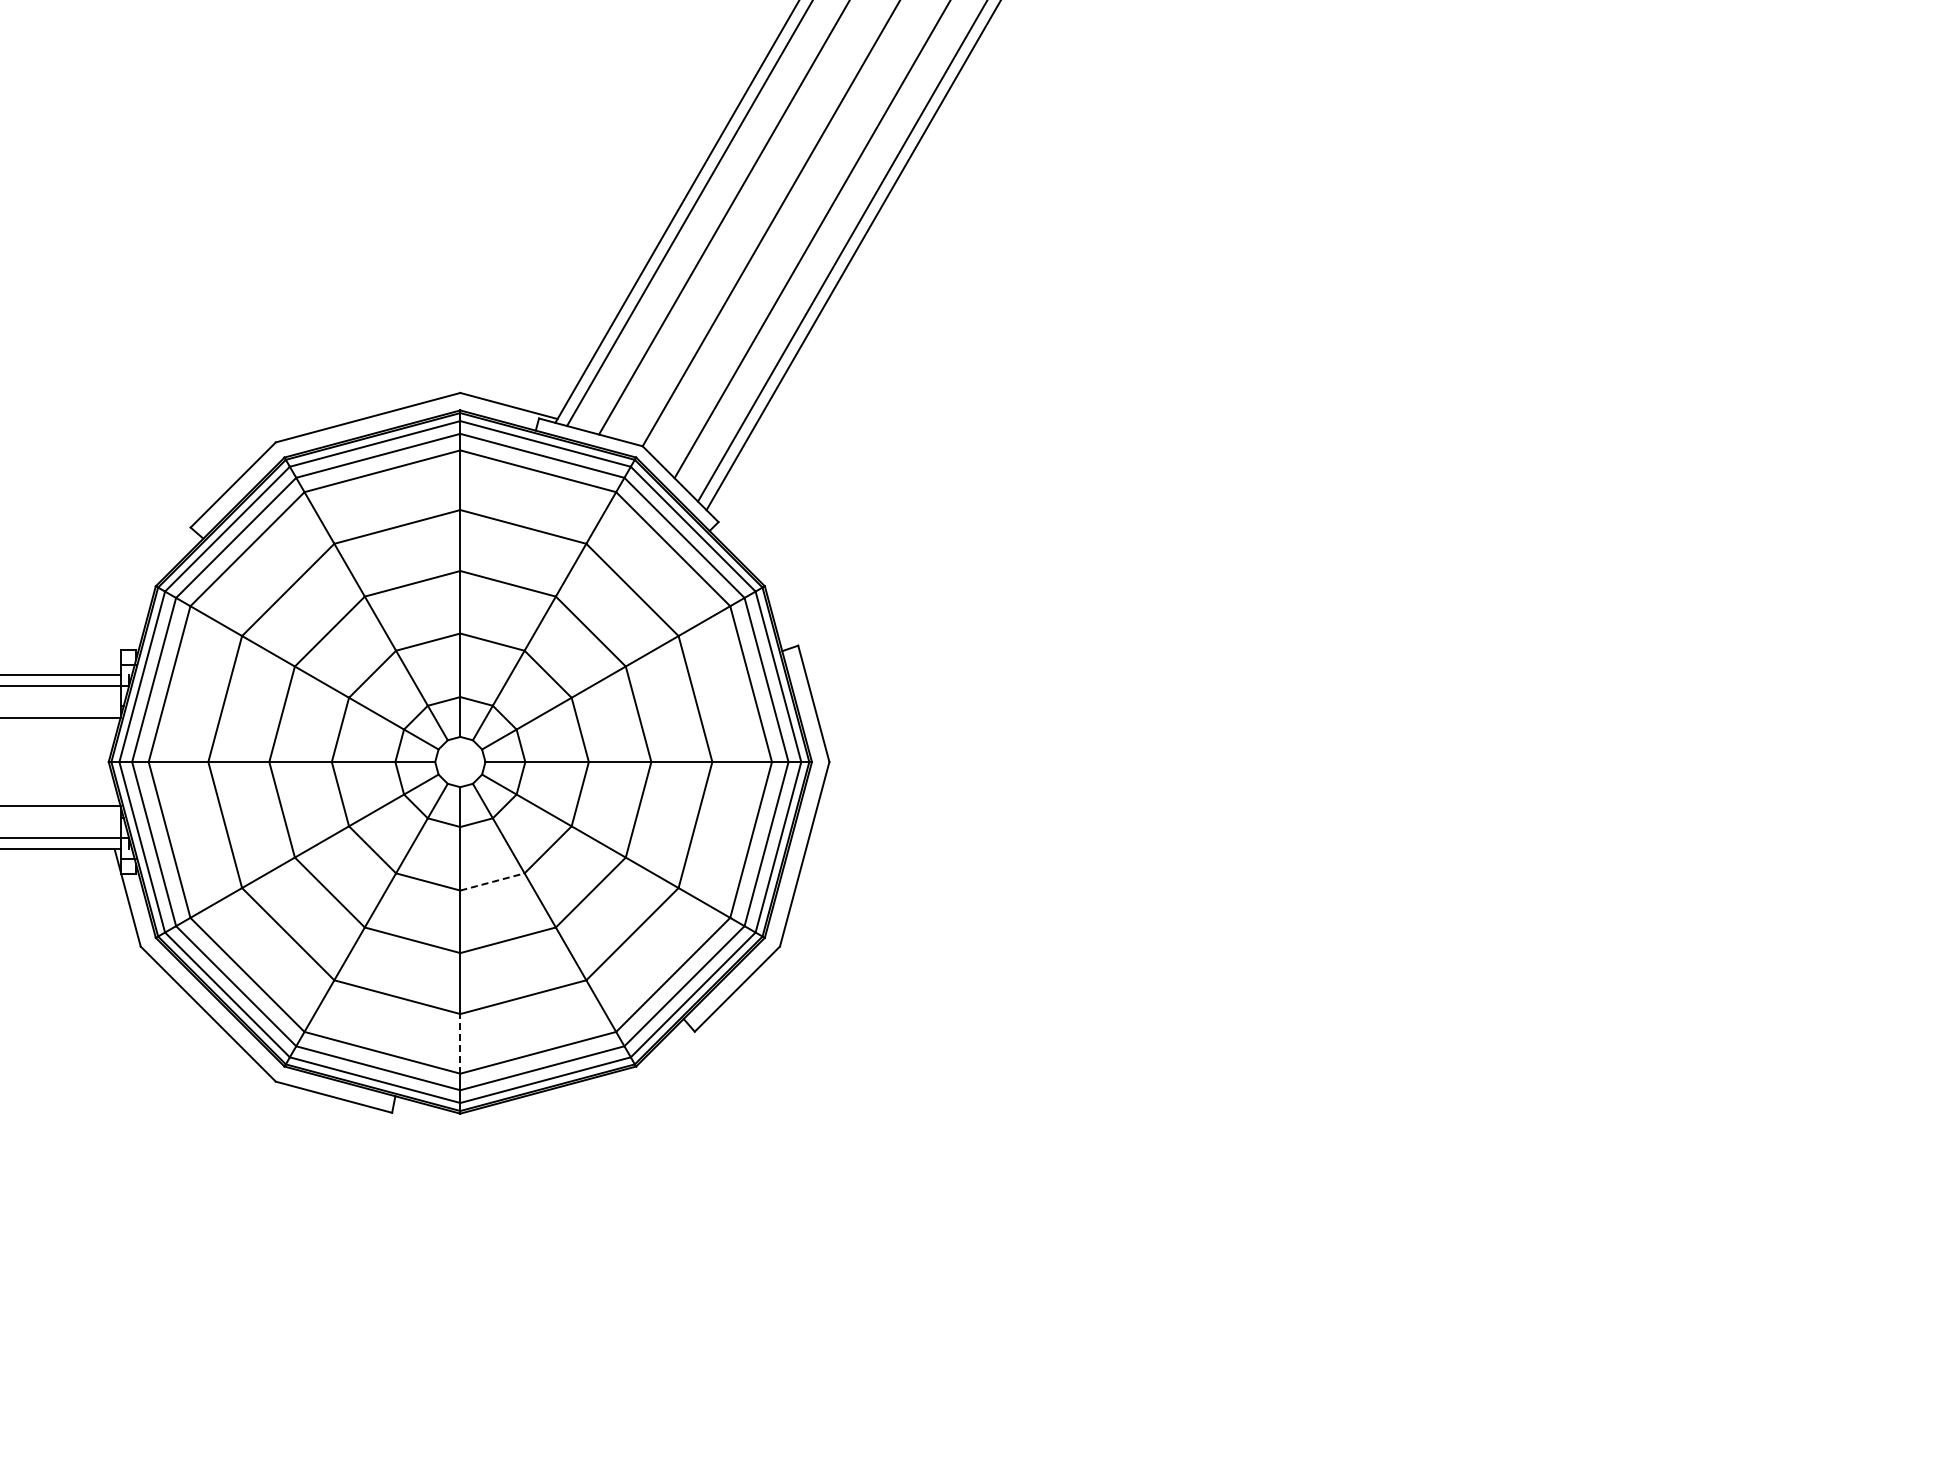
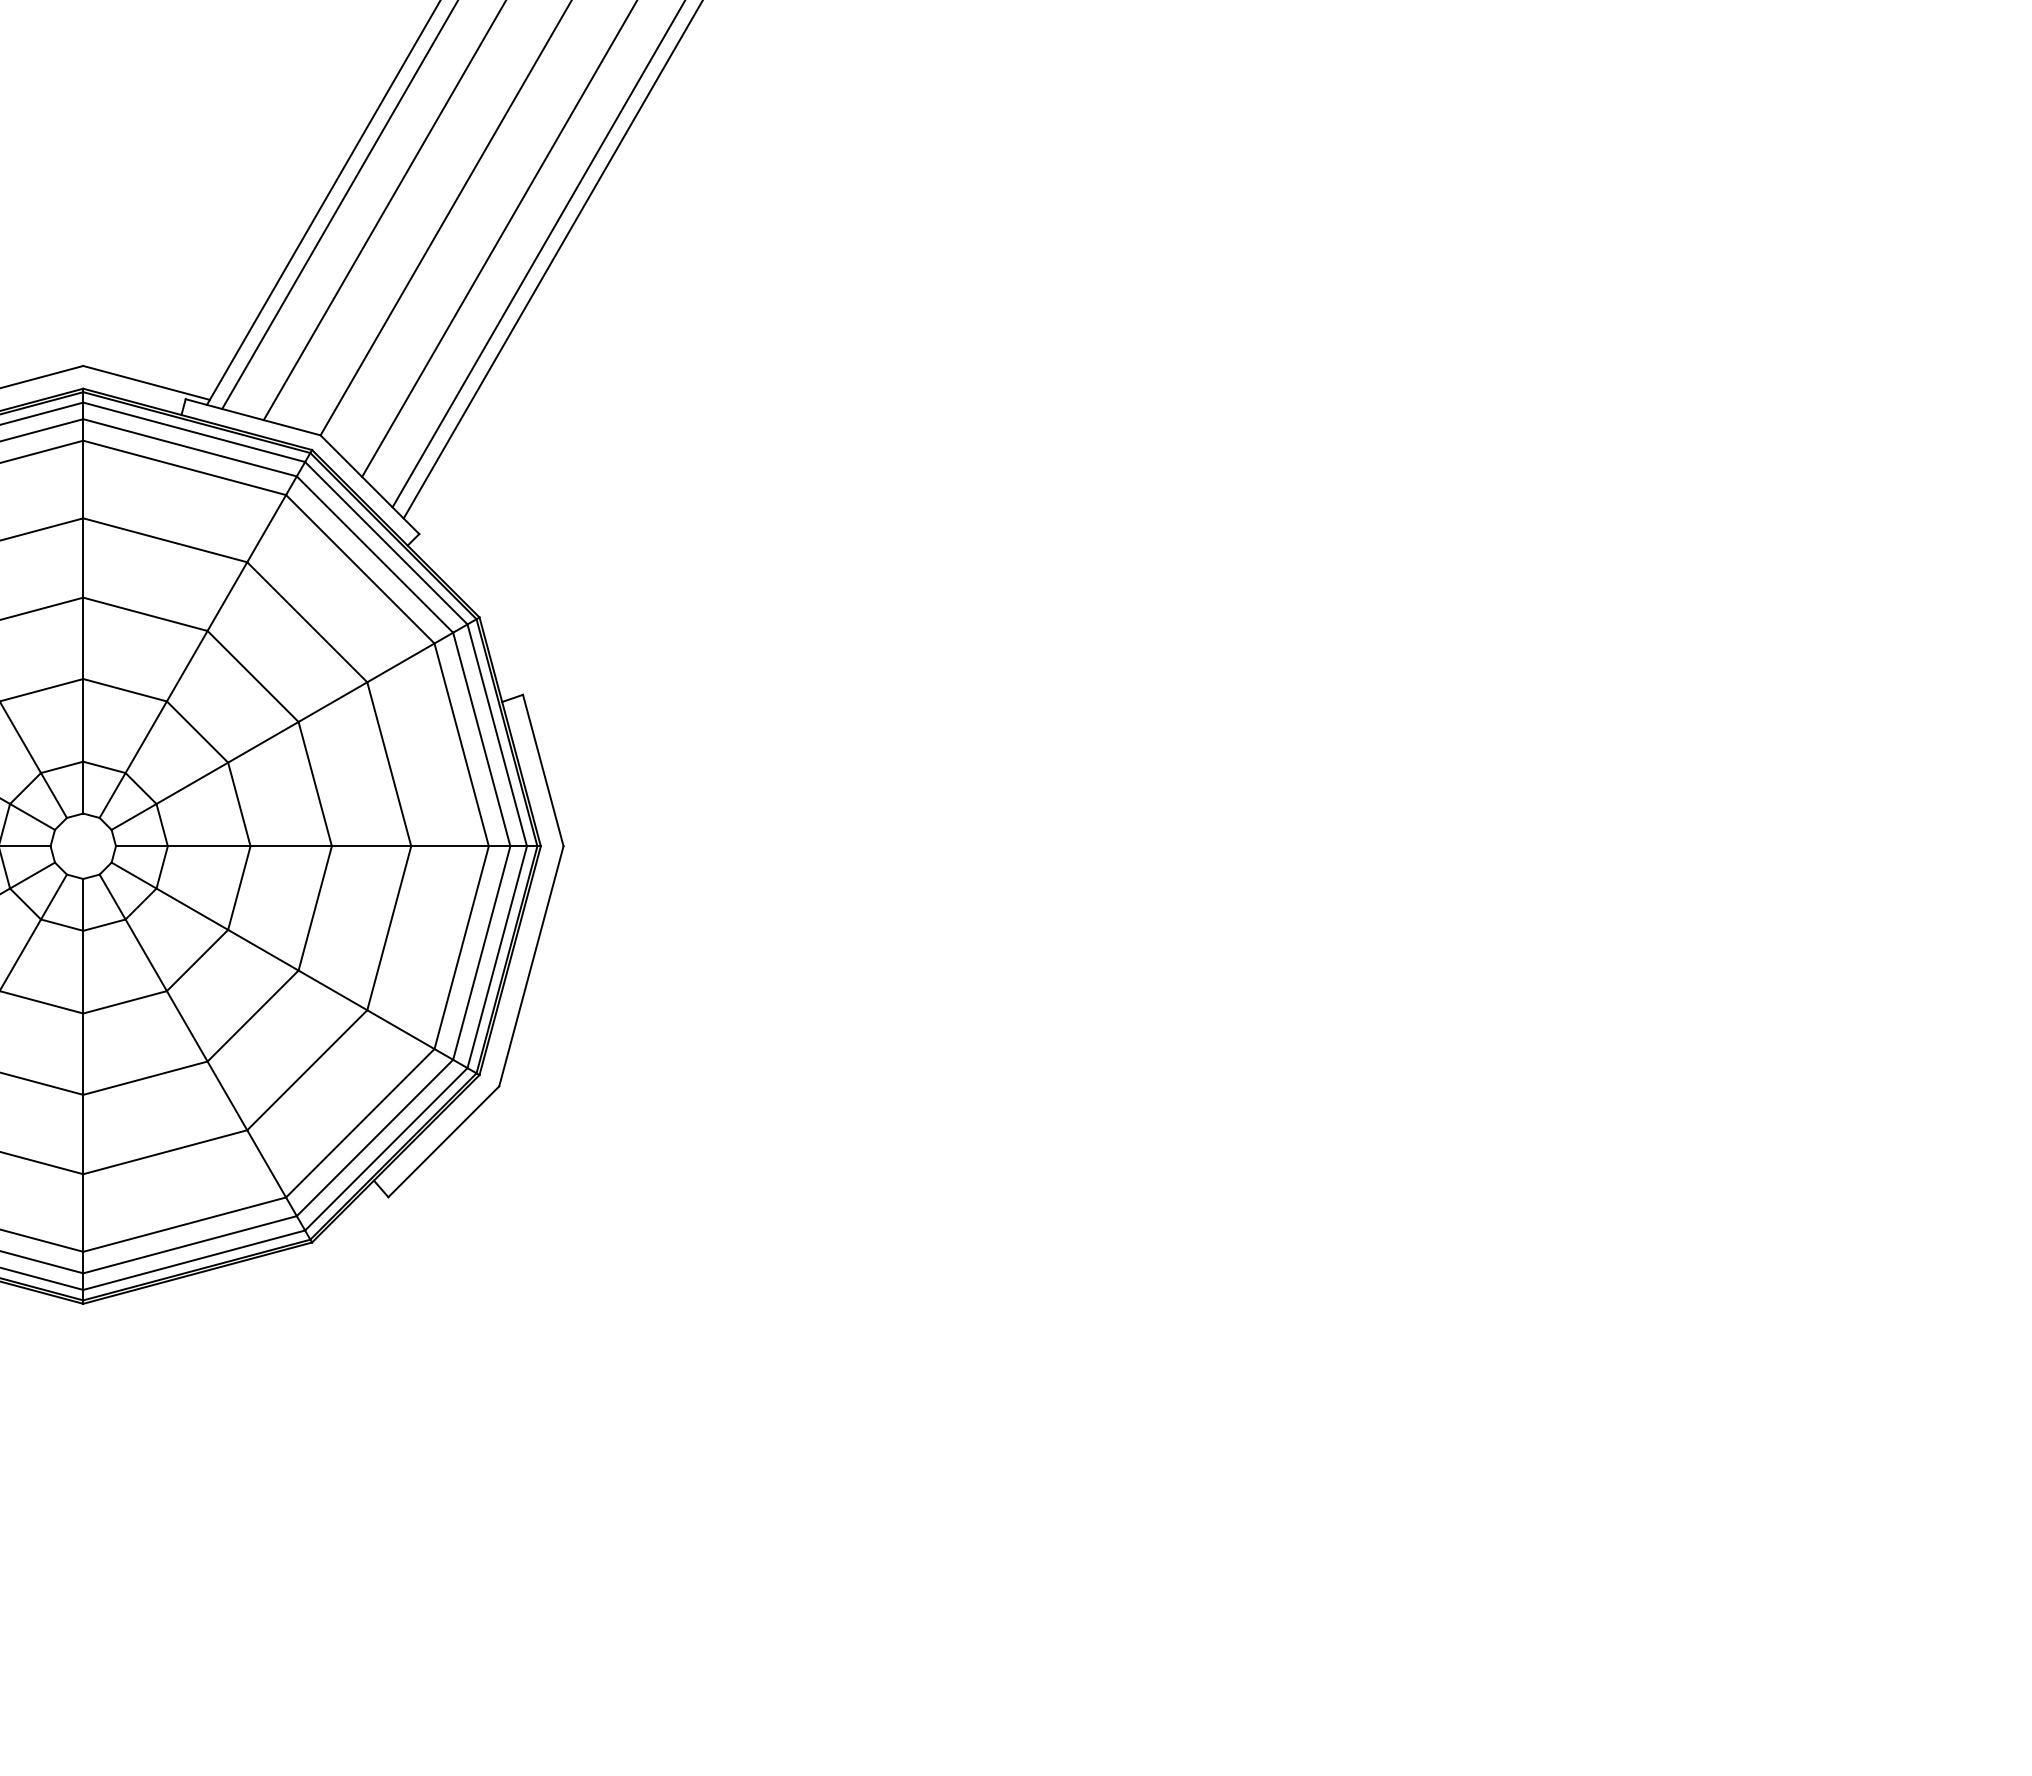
line: (492, 881) -> (125, 1001), dashed -> solid
line: (460, 1043) -> (83, 1212), dashed -> solid

